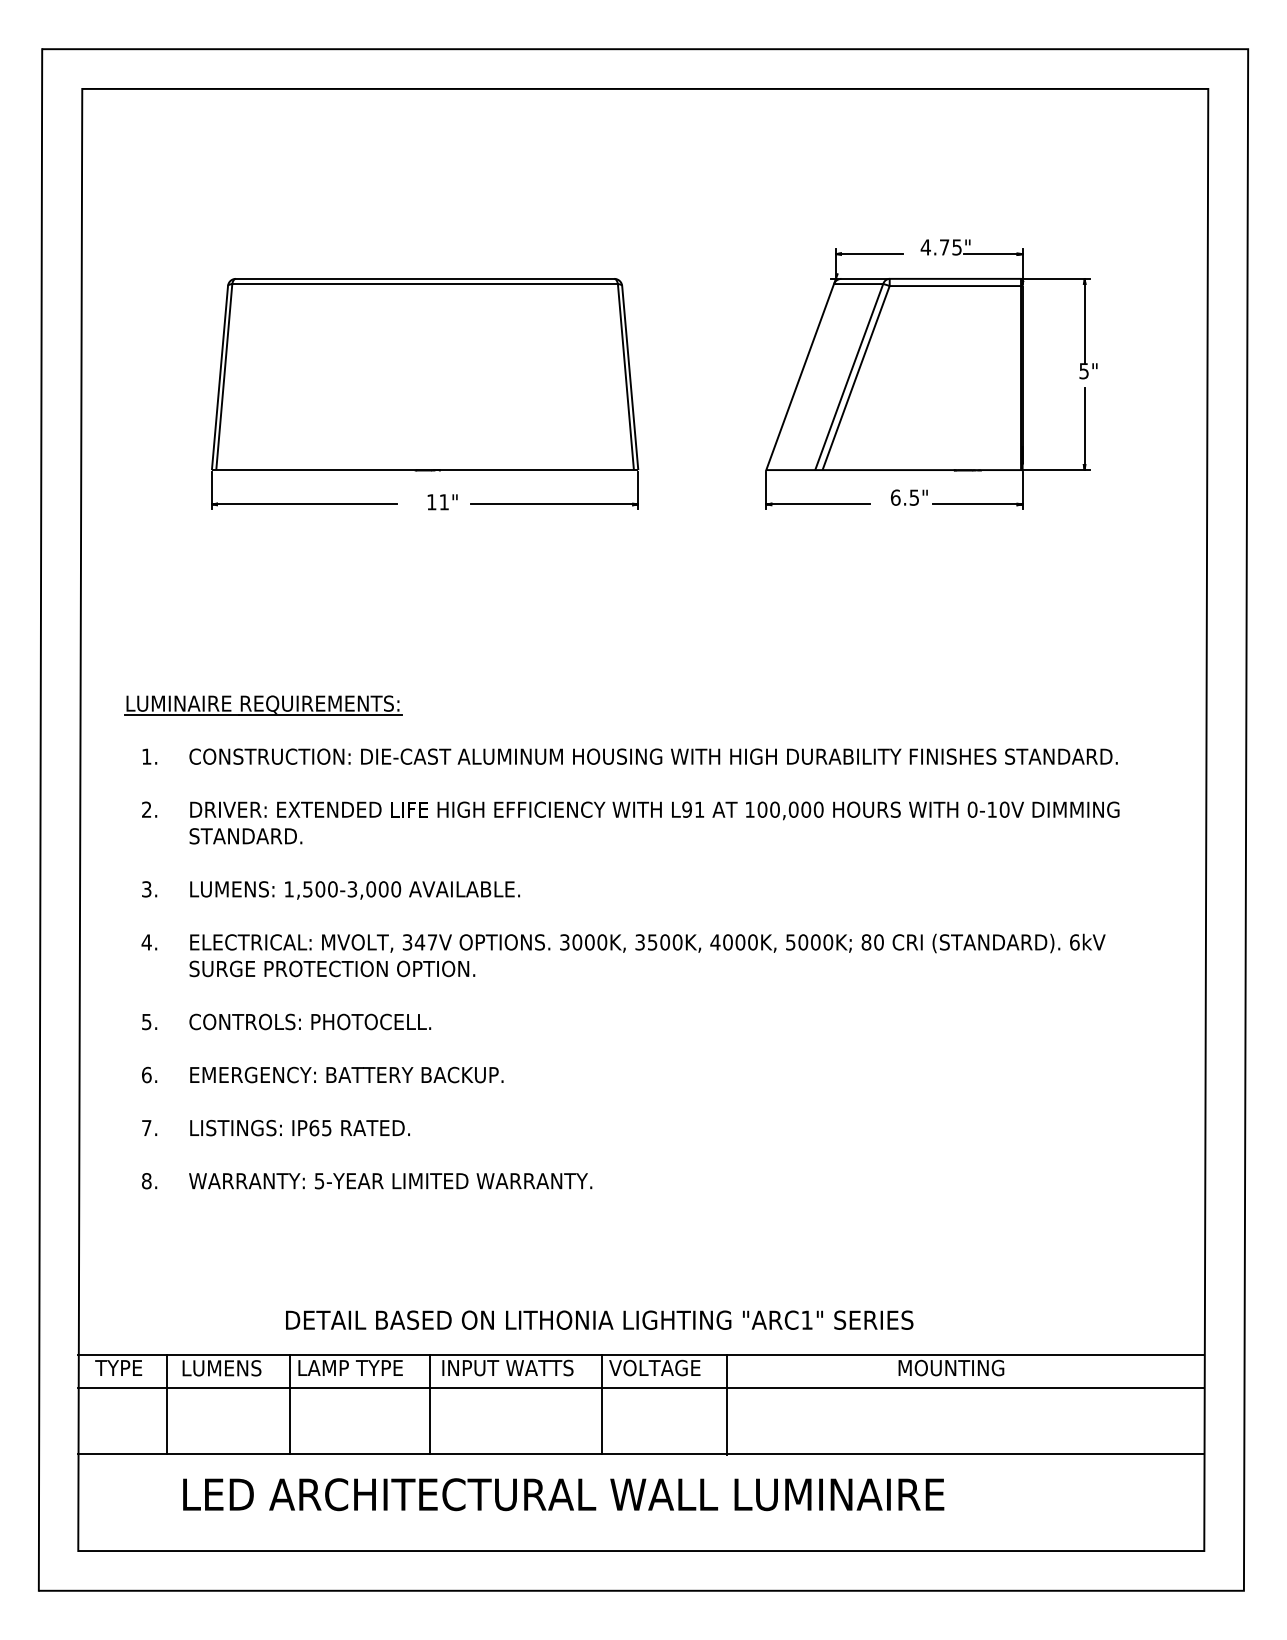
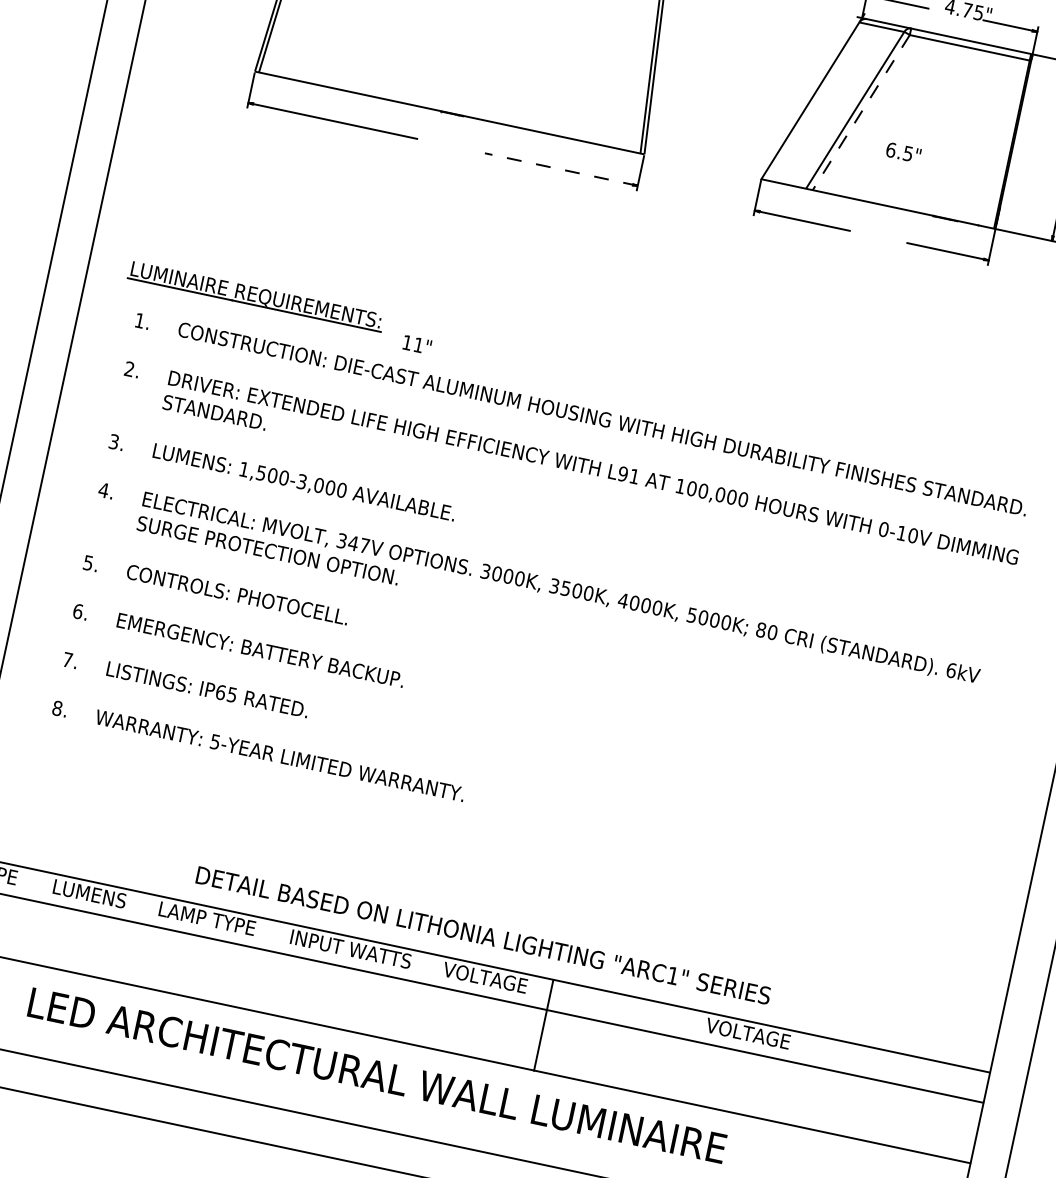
line: (856, 377) -> (861, 112), solid -> dashed
text: (909, 497) -> (903, 152), moved
text: (442, 502) -> (417, 345), moved
line: (554, 504) -> (561, 169), solid -> dashed
text: (599, 1319) -> (483, 934), moved
text: (950, 1367) -> (755, 1034), MOUNTING -> VOLTAGE
line: (167, 1404) -> (33, 916), removed
line: (290, 1404) -> (145, 940), removed
line: (430, 1404) -> (273, 967), removed
line: (602, 1404) -> (430, 1000), removed

